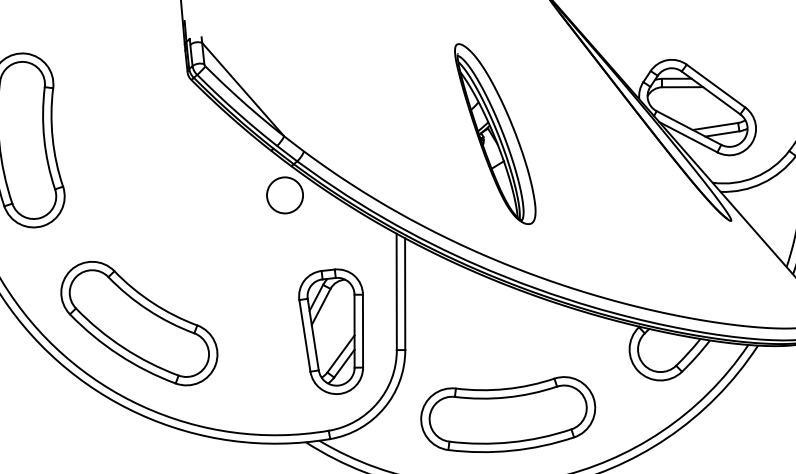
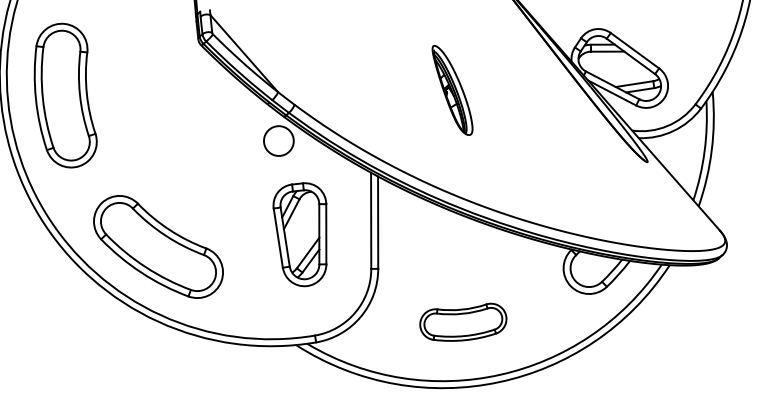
part: (495, 134) -> (452, 90), size x0.6
part: (330, 331) -> (299, 234), moved
part: (508, 414) -> (463, 322), size x0.6

